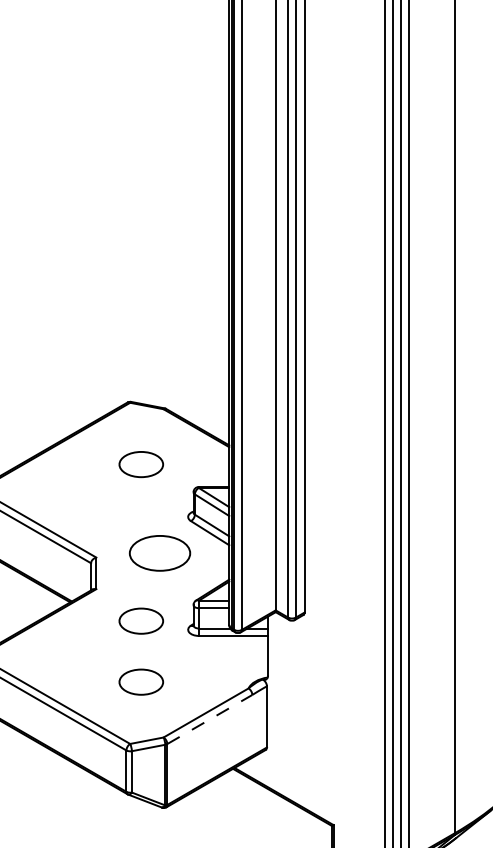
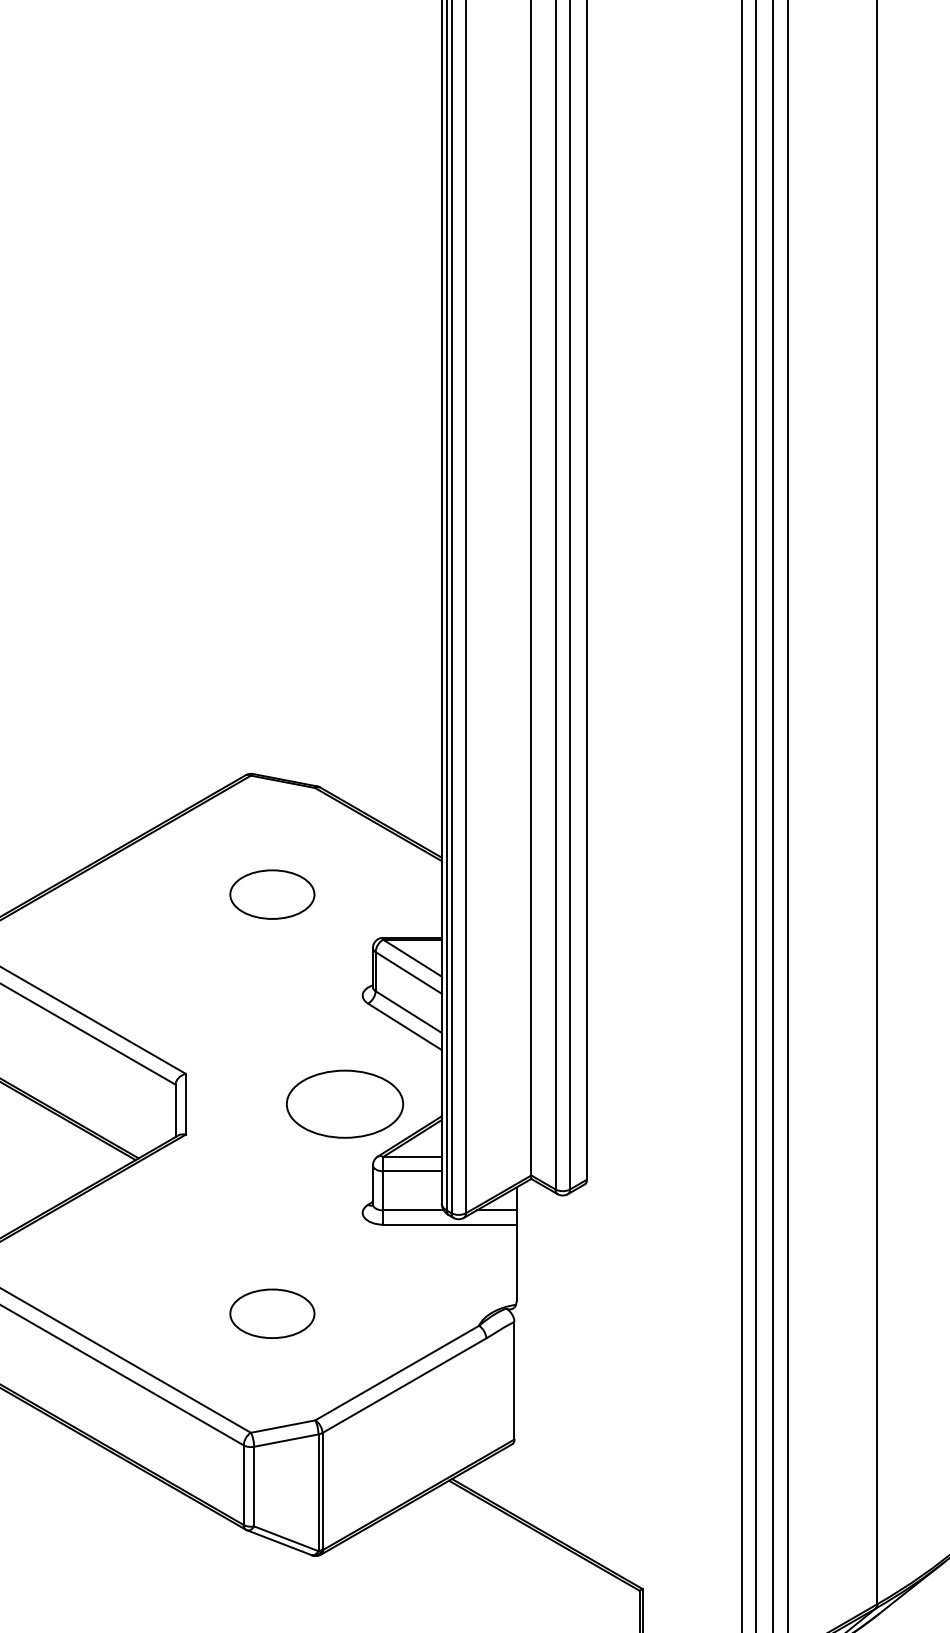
part: (159, 553) -> (344, 1104), moved
part: (140, 620) -> (270, 1194), removed
line: (210, 719) -> (405, 1385), dashed -> solid

